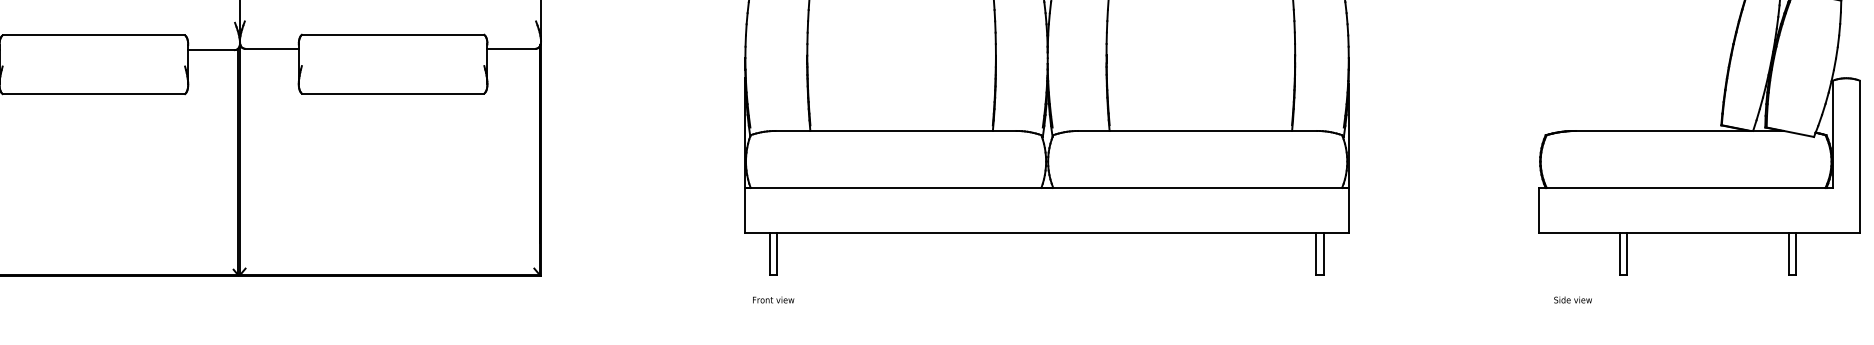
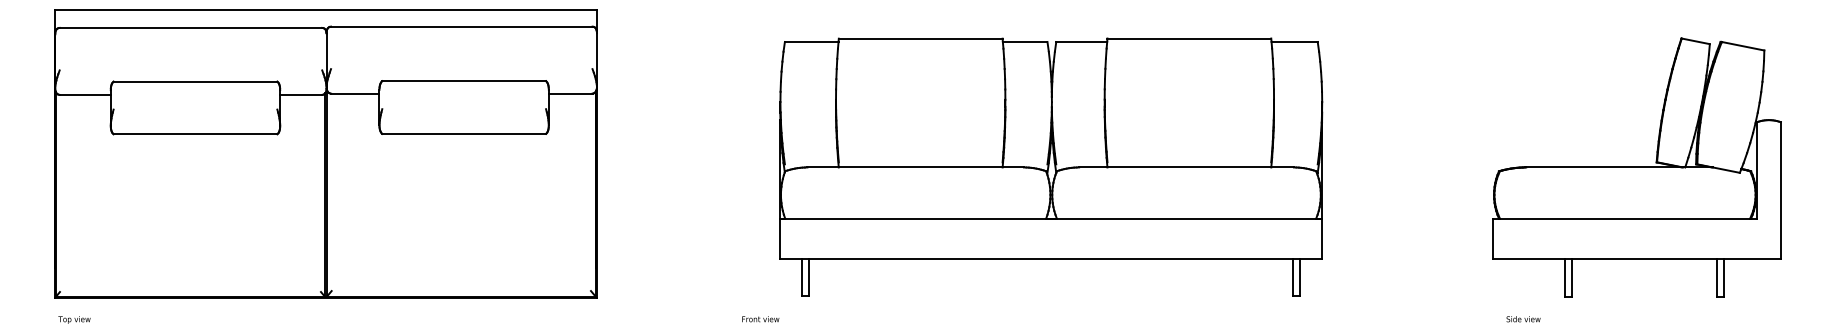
text: (773, 300) -> (760, 319), moved

